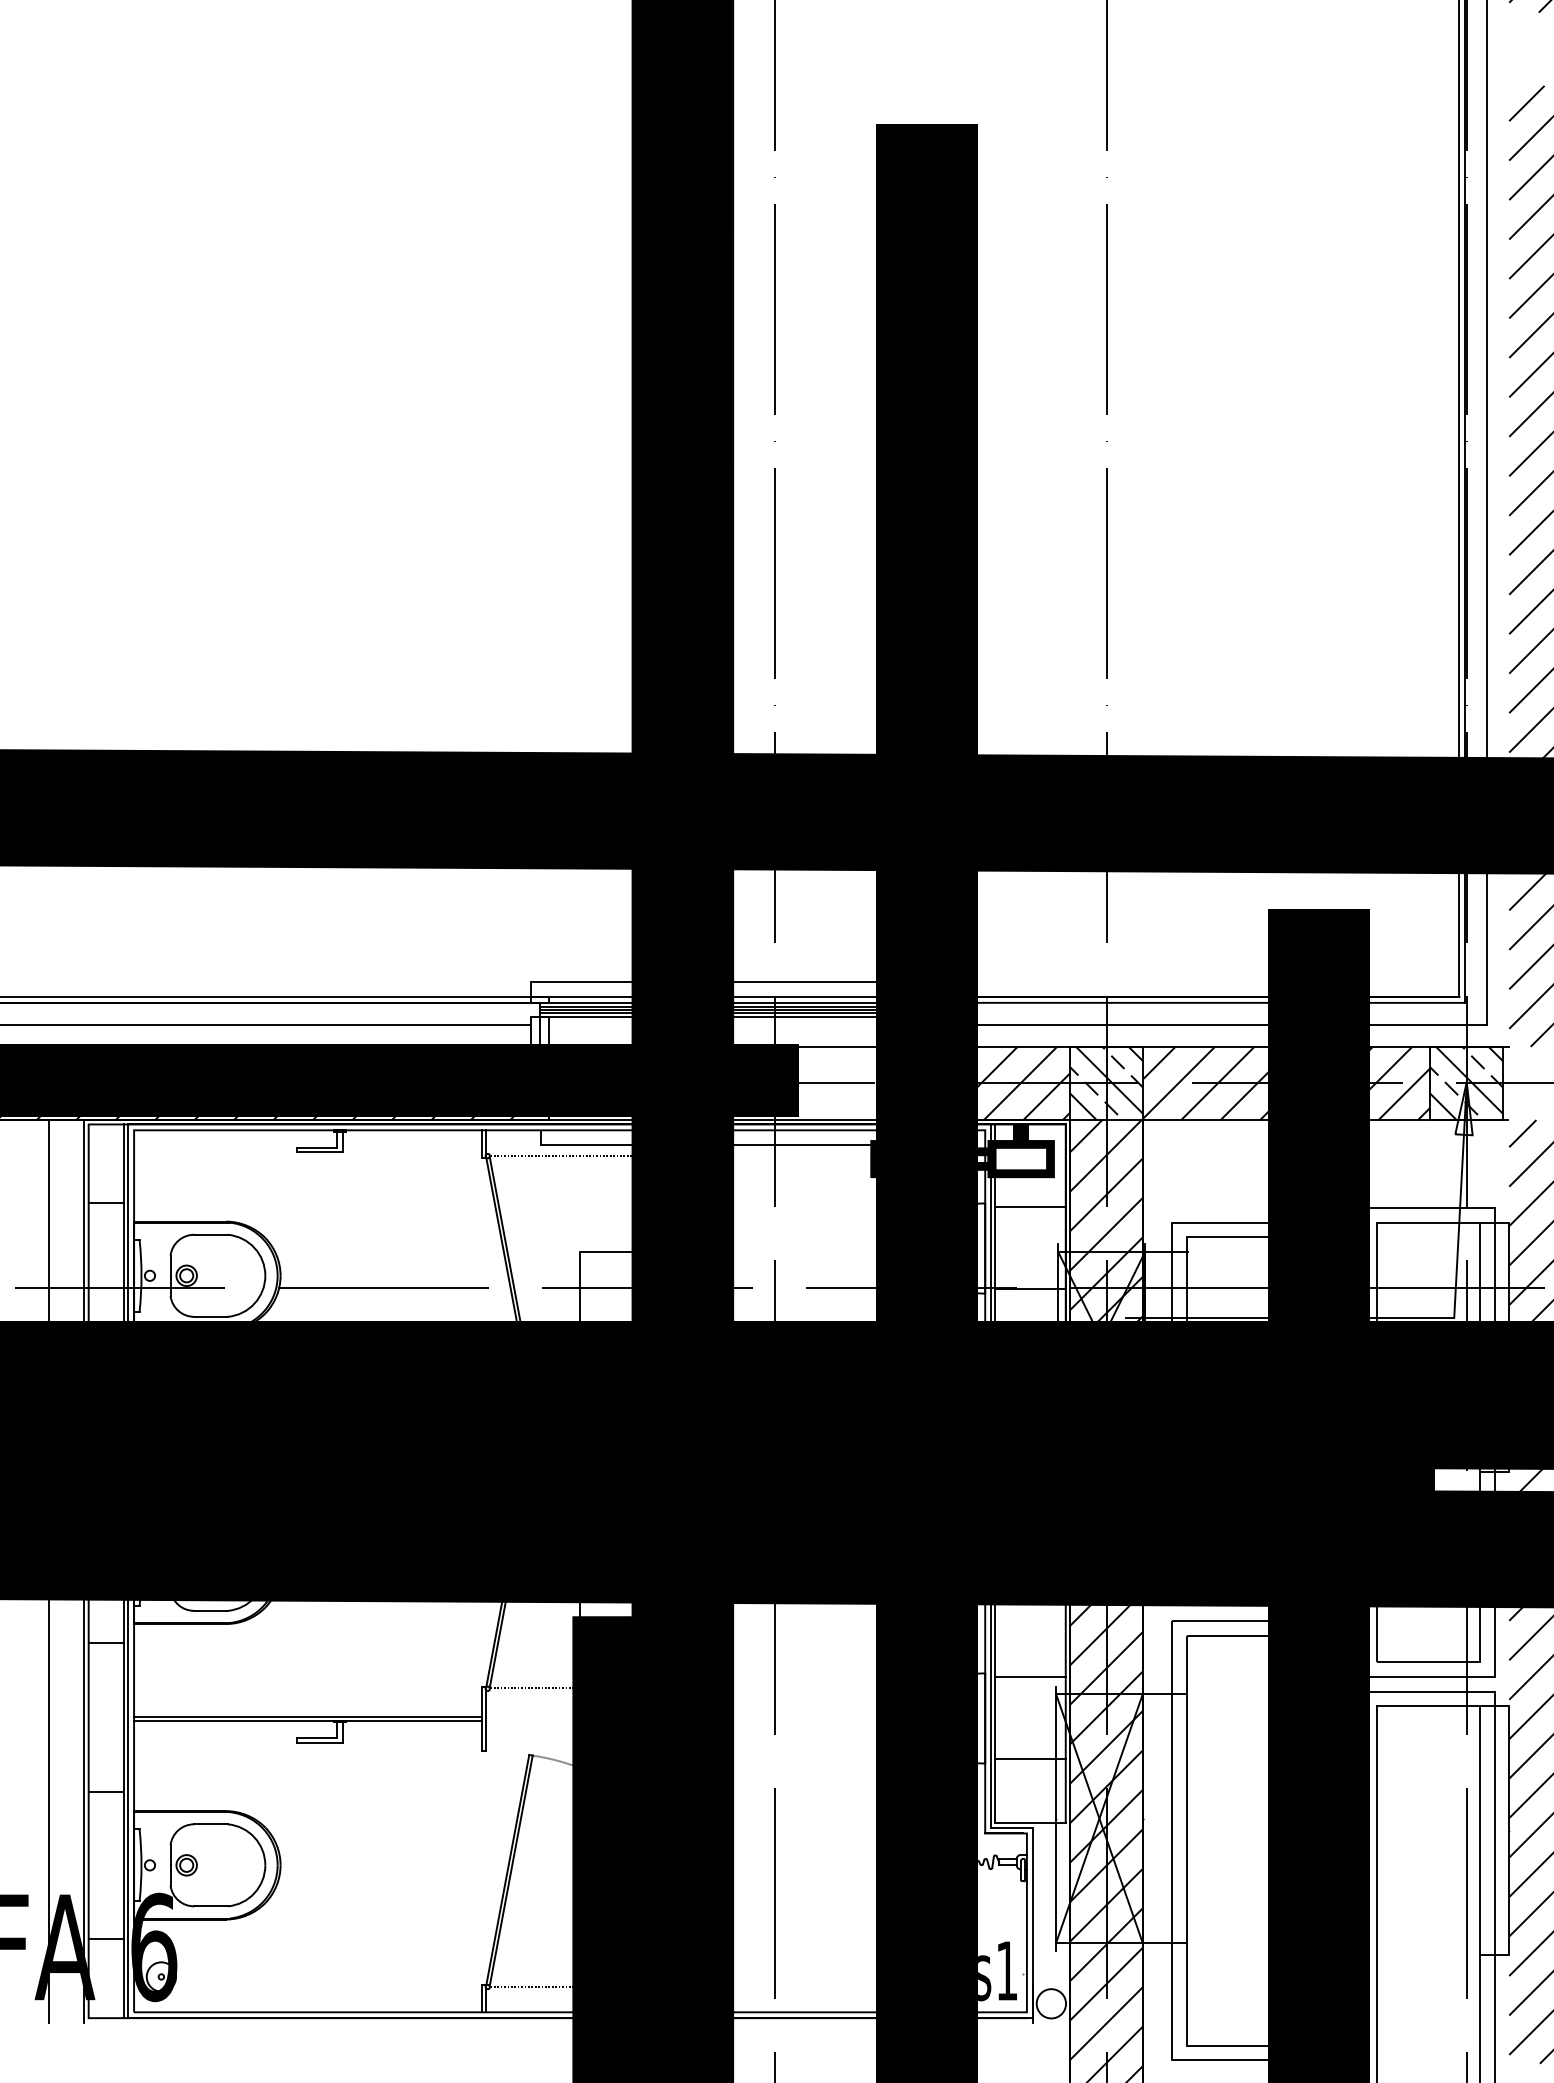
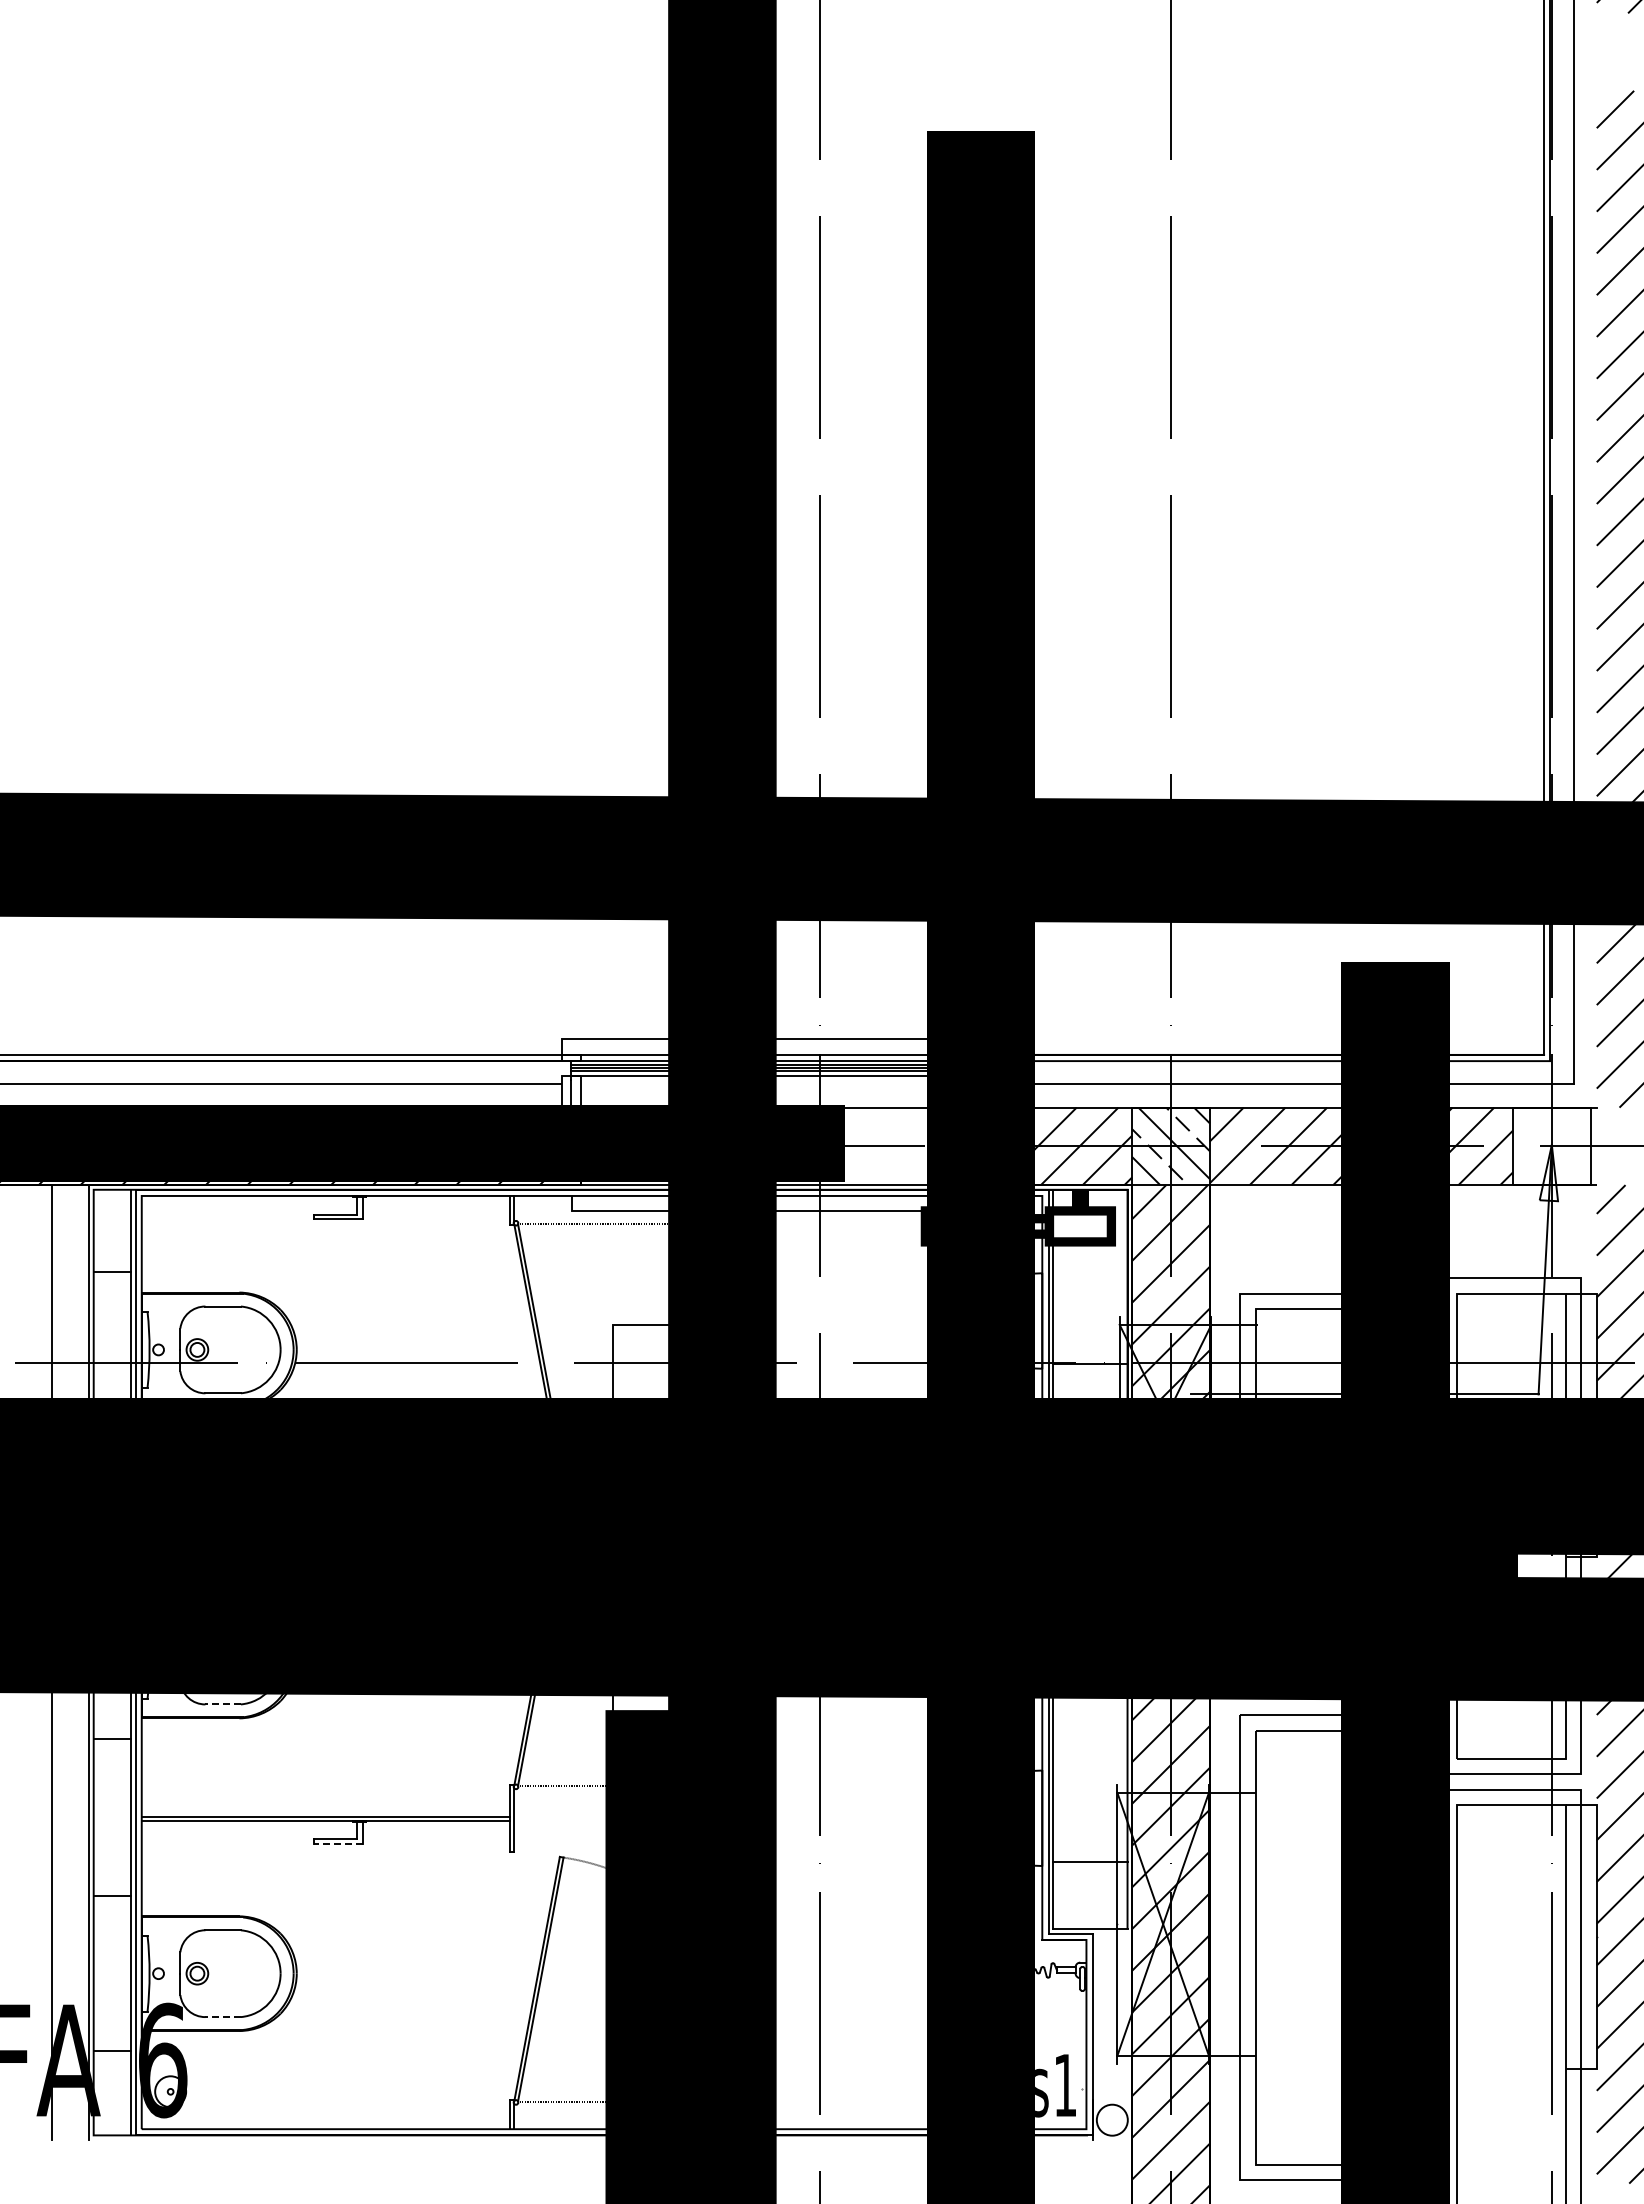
hatch: (1466, 1083) -> (1551, 1146), removed
line: (1030, 1207) -> (1090, 1277), removed
line: (210, 1610) -> (222, 1704), solid -> dashed
line: (1030, 1677) -> (1090, 1774), removed
line: (320, 1742) -> (338, 1843), solid -> dashed
line: (210, 1906) -> (222, 2017), solid -> dashed

